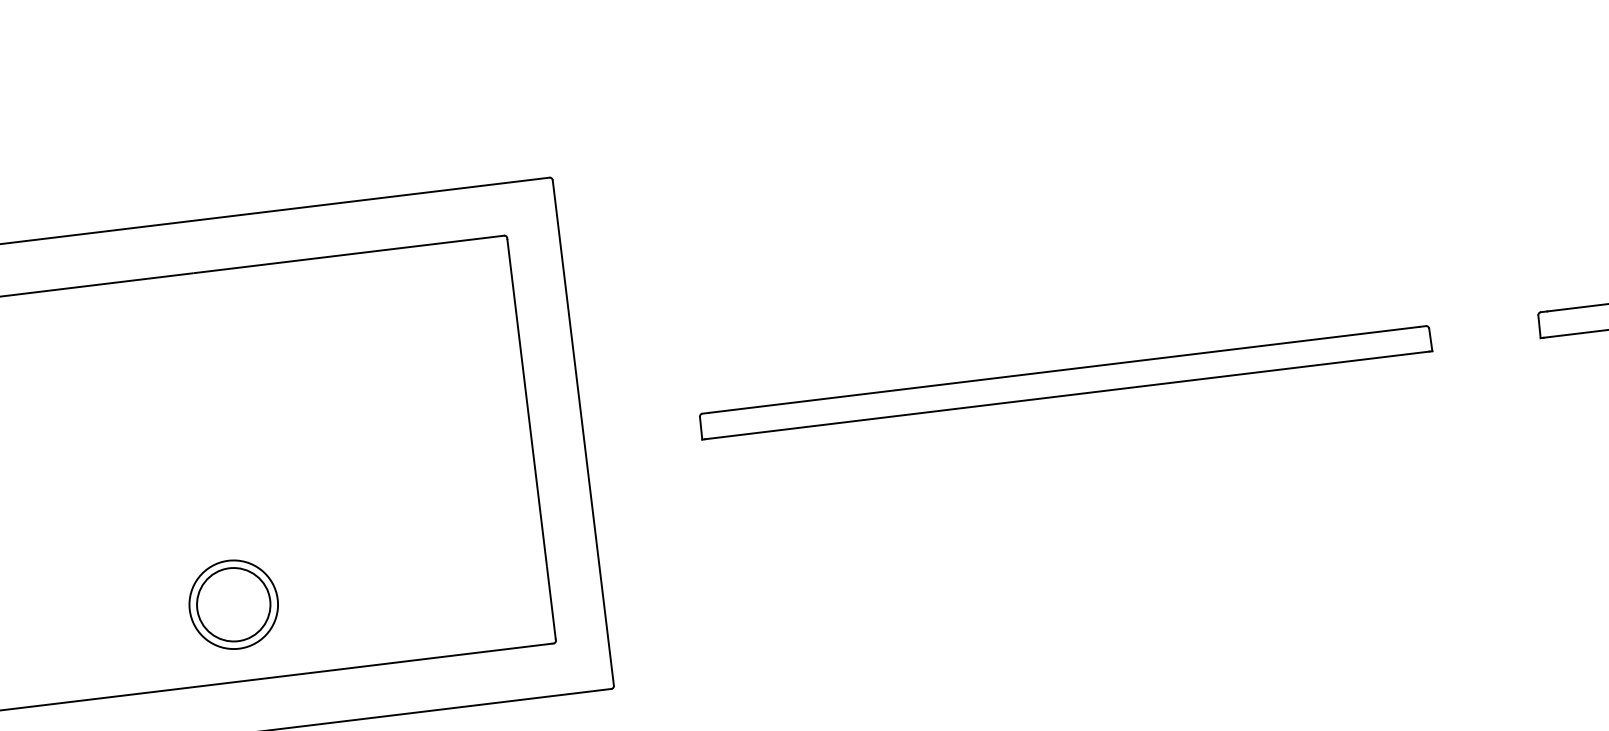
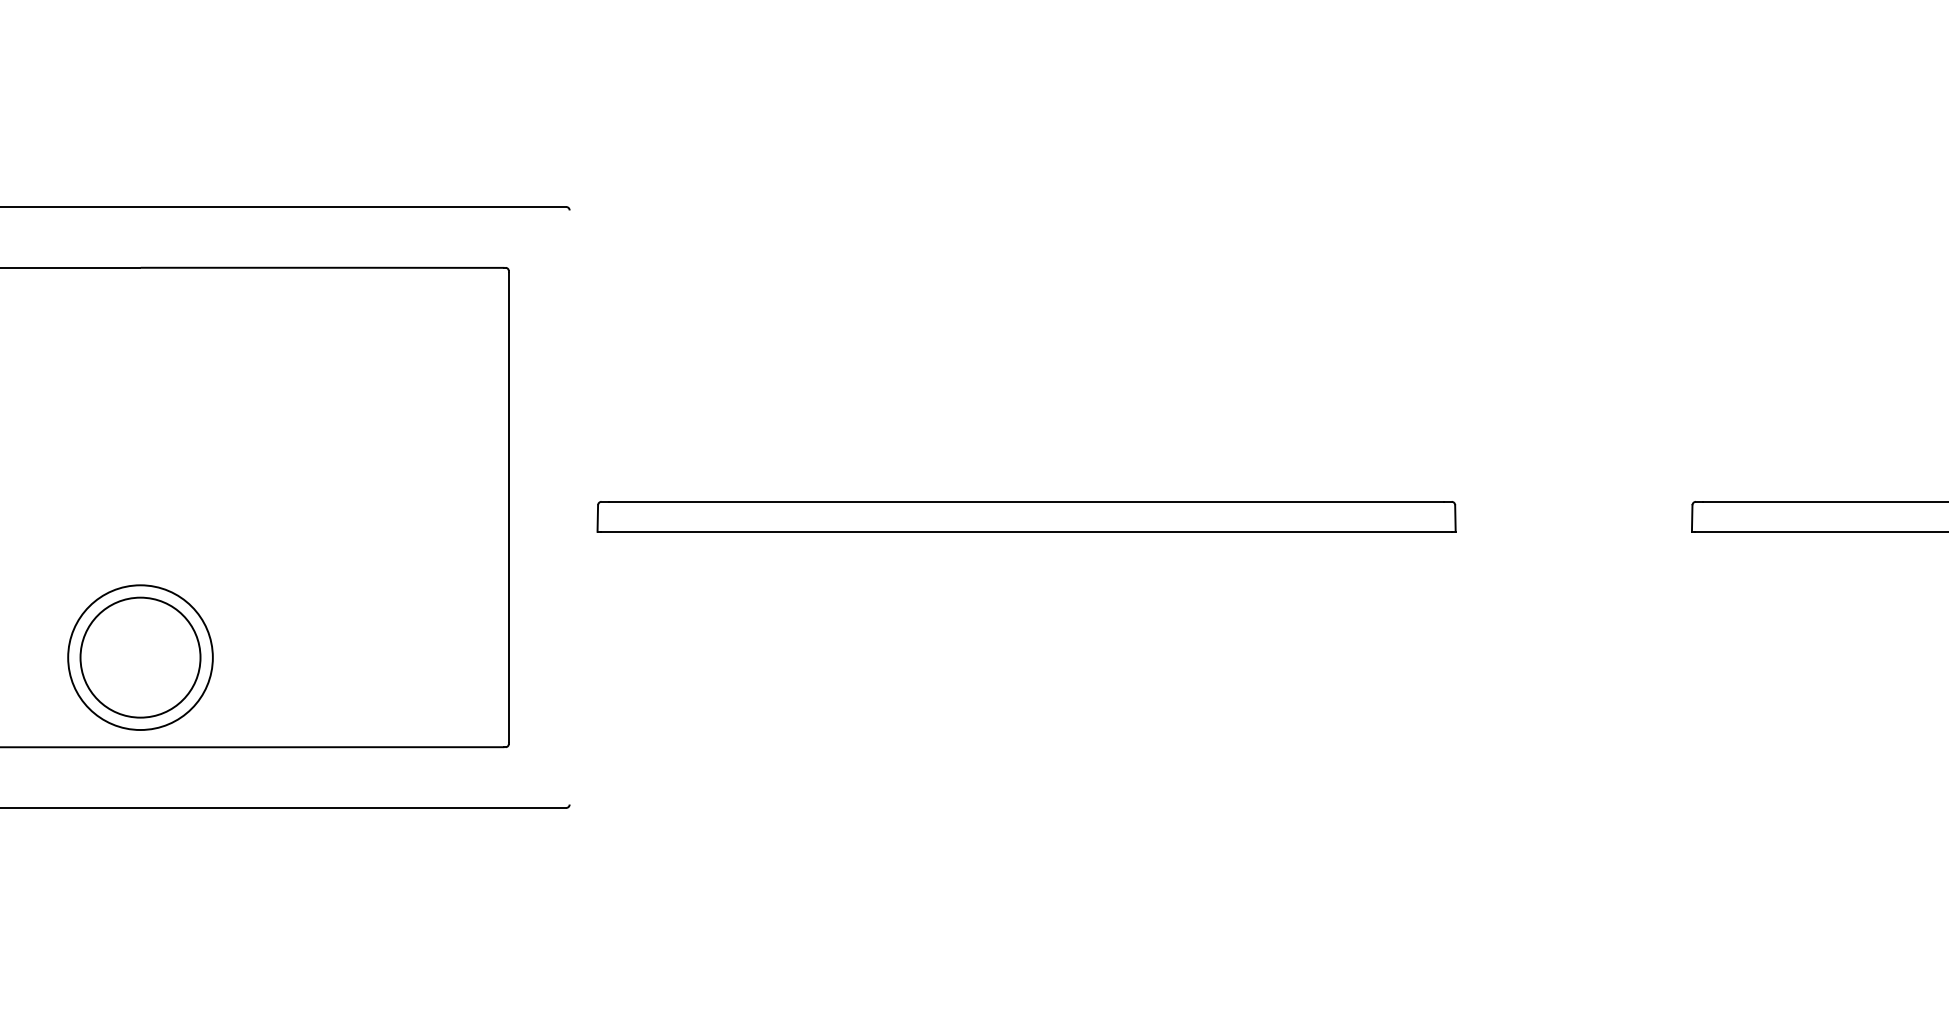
part: (1065, 382) -> (1026, 516), moved
line: (583, 433) -> (569, 507), removed
part: (233, 603) -> (140, 656), size x1.4

